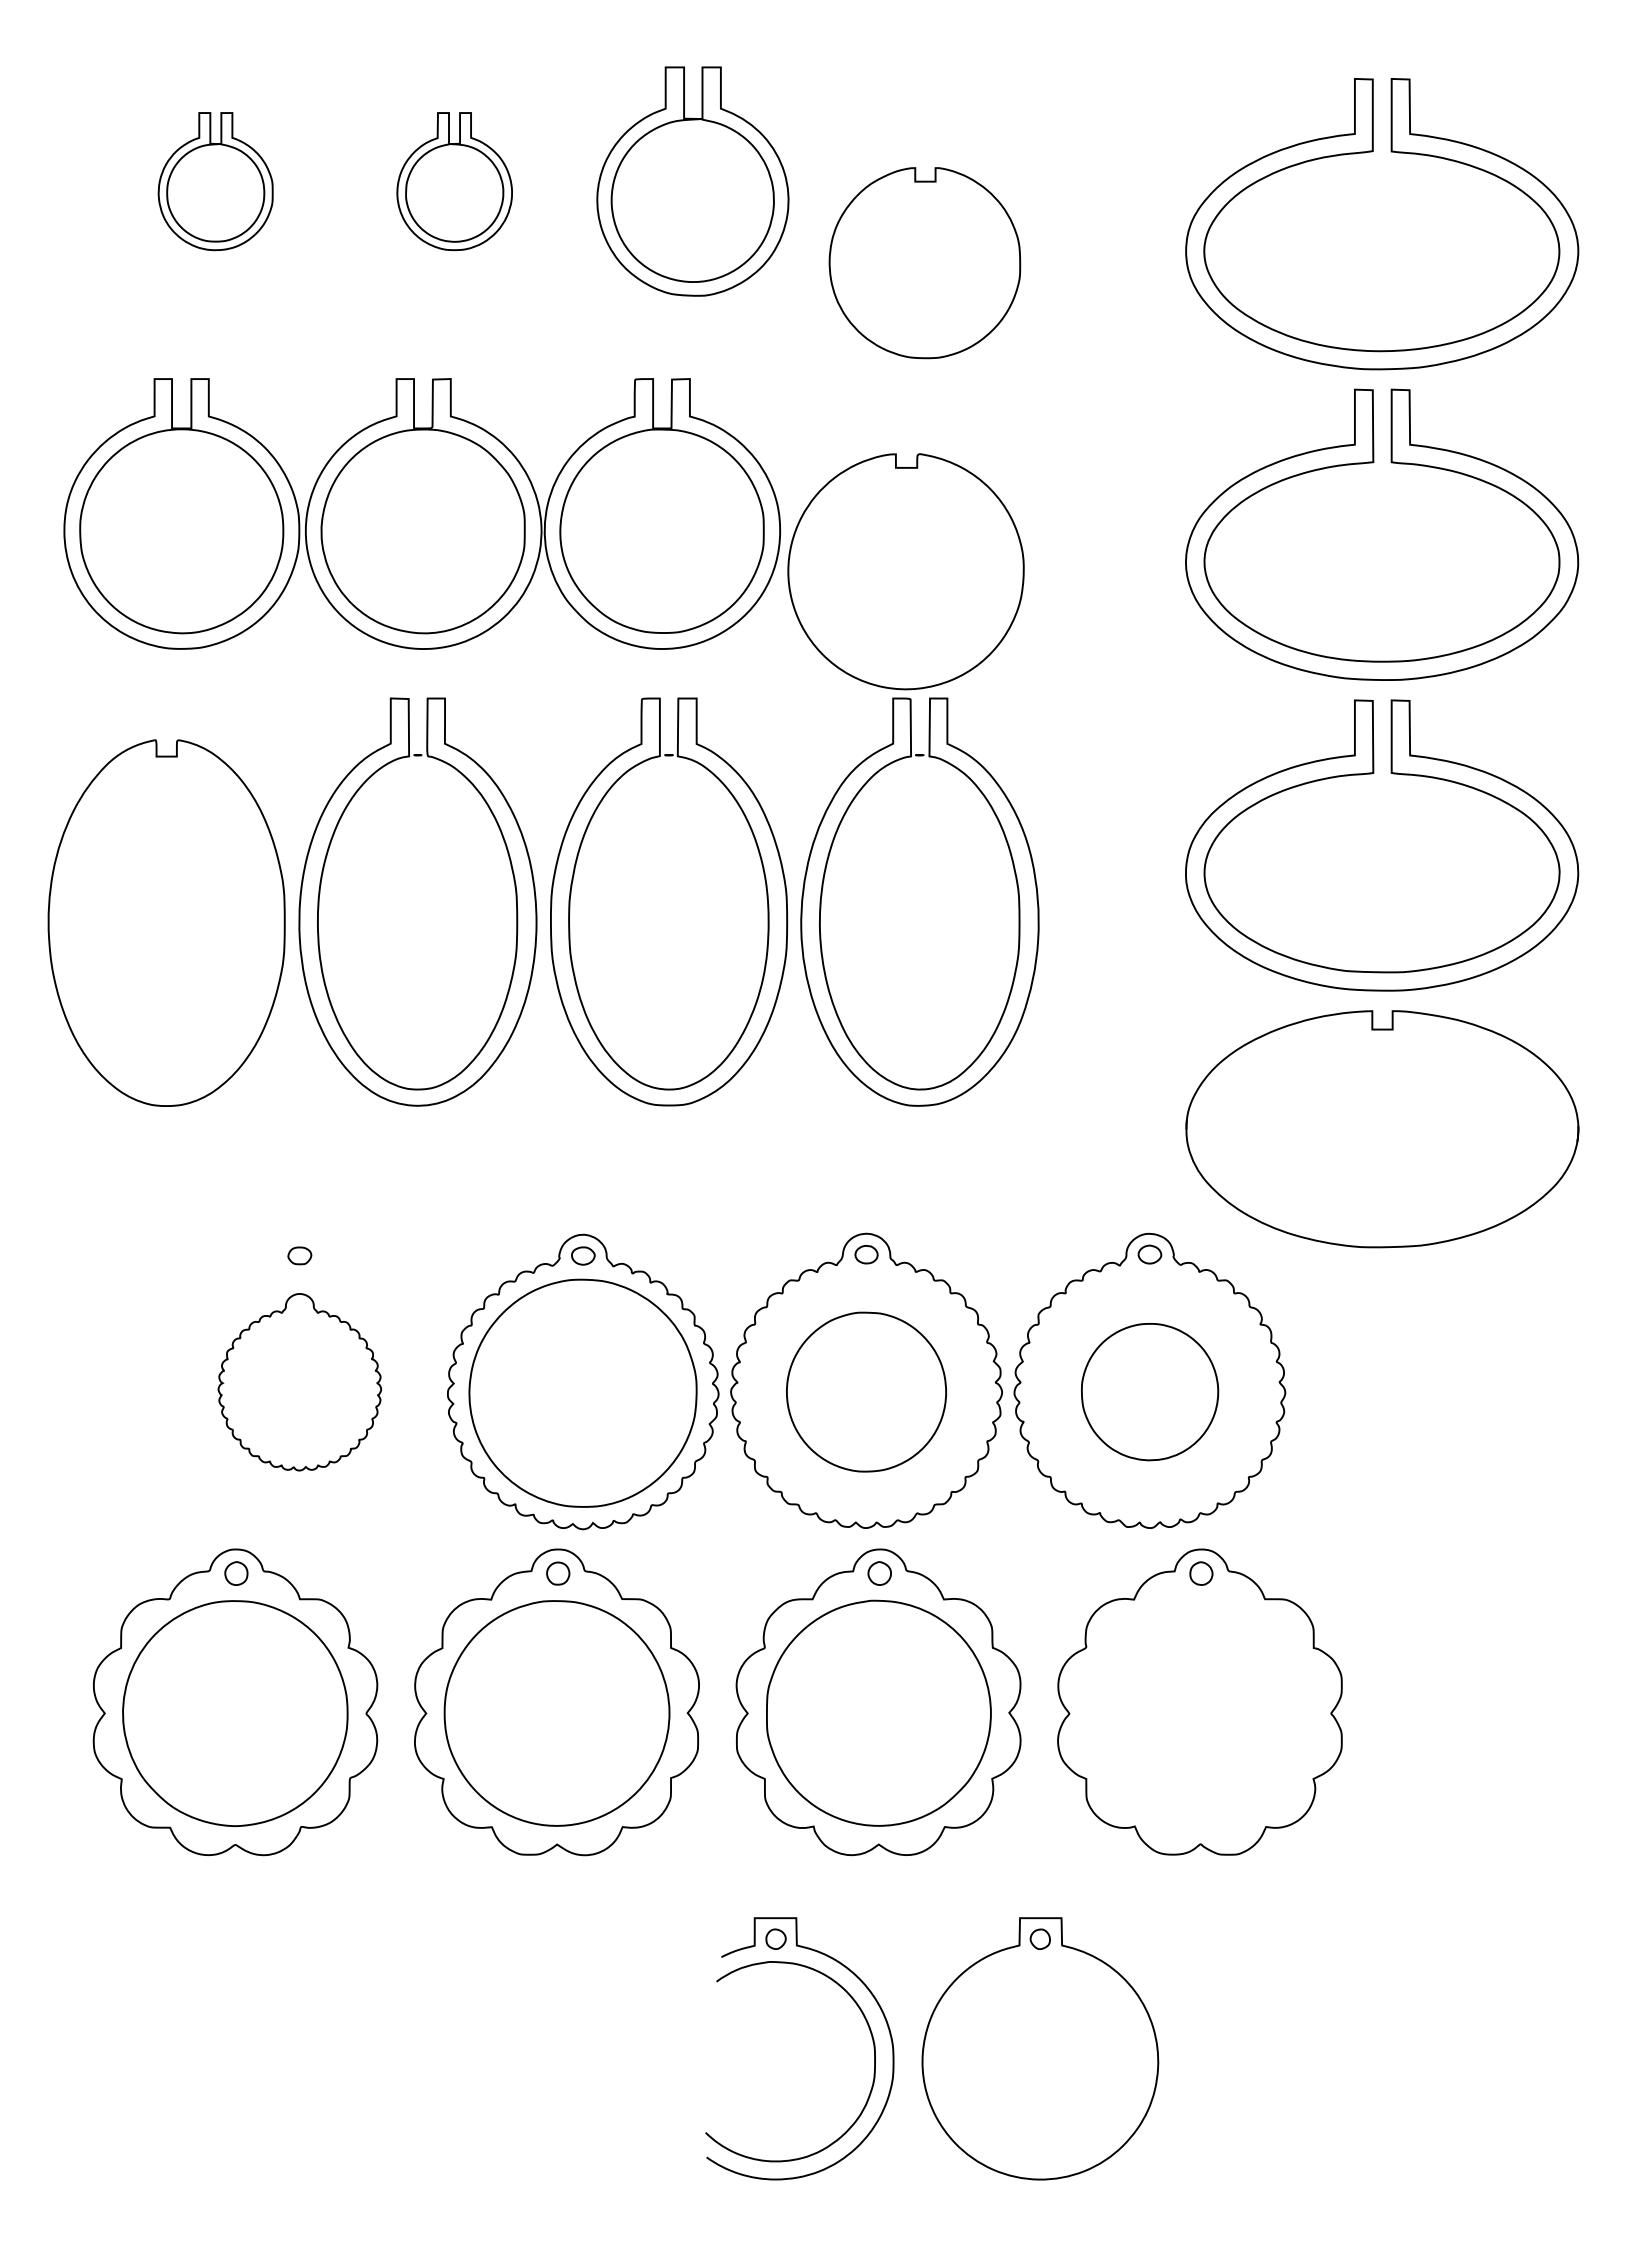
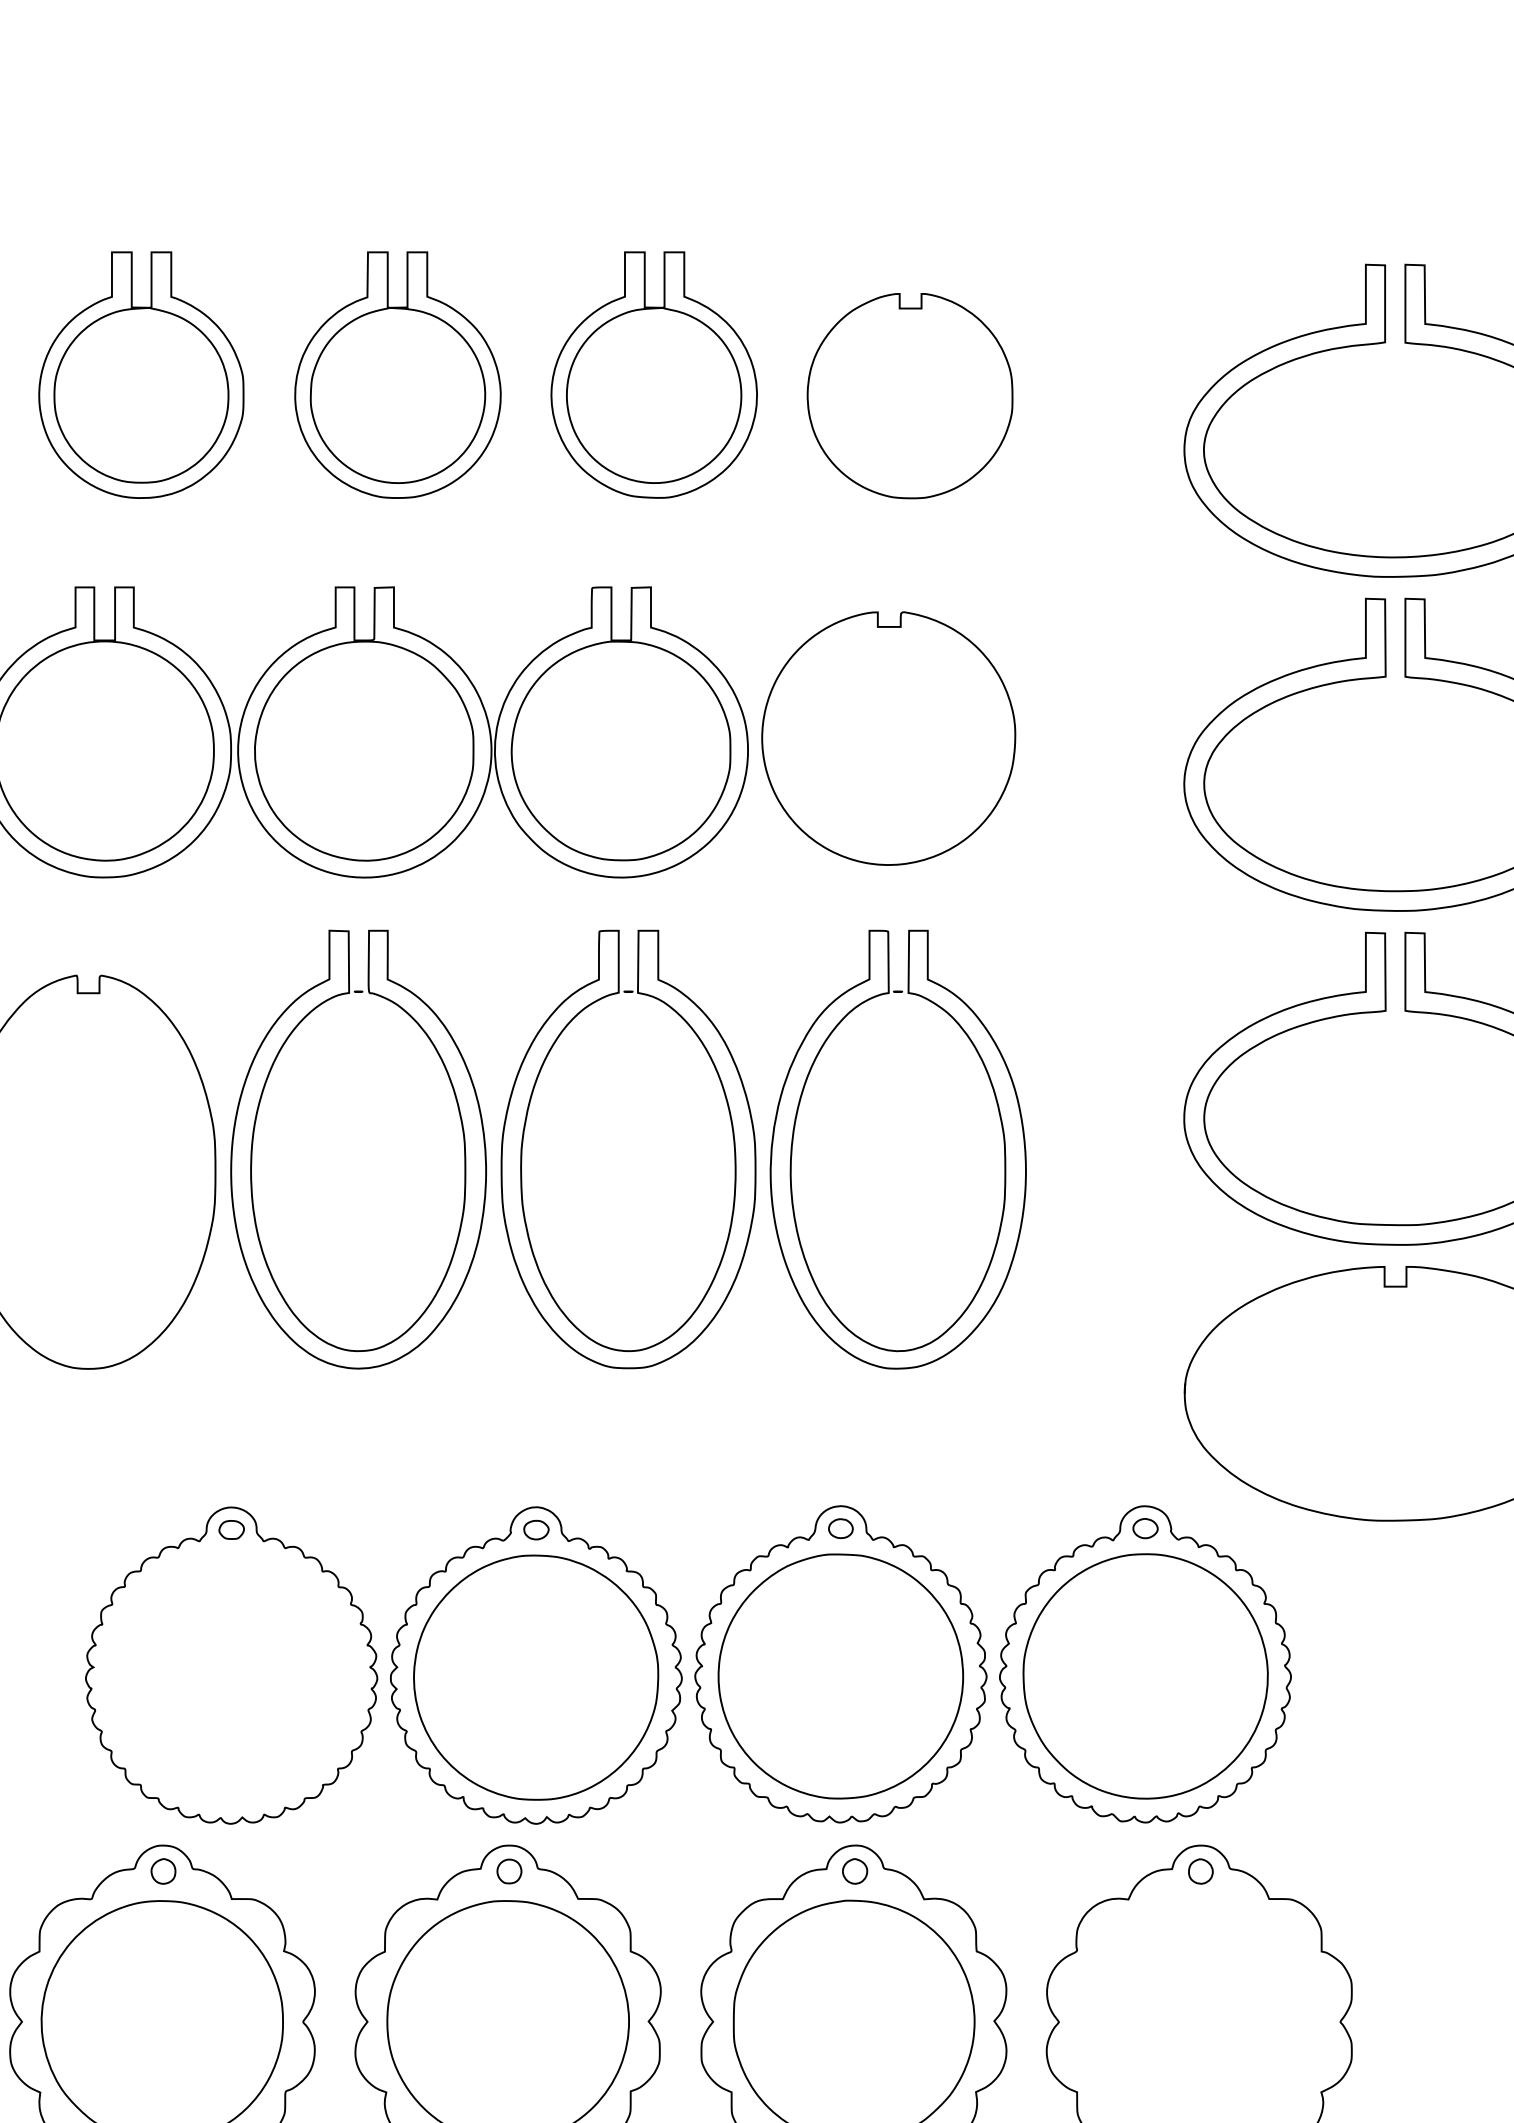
part: (215, 181) -> (141, 374), size x1.67
part: (454, 181) -> (397, 374), size x1.67
part: (924, 263) -> (909, 396), moved
part: (905, 571) -> (888, 738), moved
part: (299, 1382) -> (231, 1666), size x1.67
part: (866, 1391) -> (840, 1675), size x1.43
part: (1149, 1391) -> (1145, 1675), size x1.67

